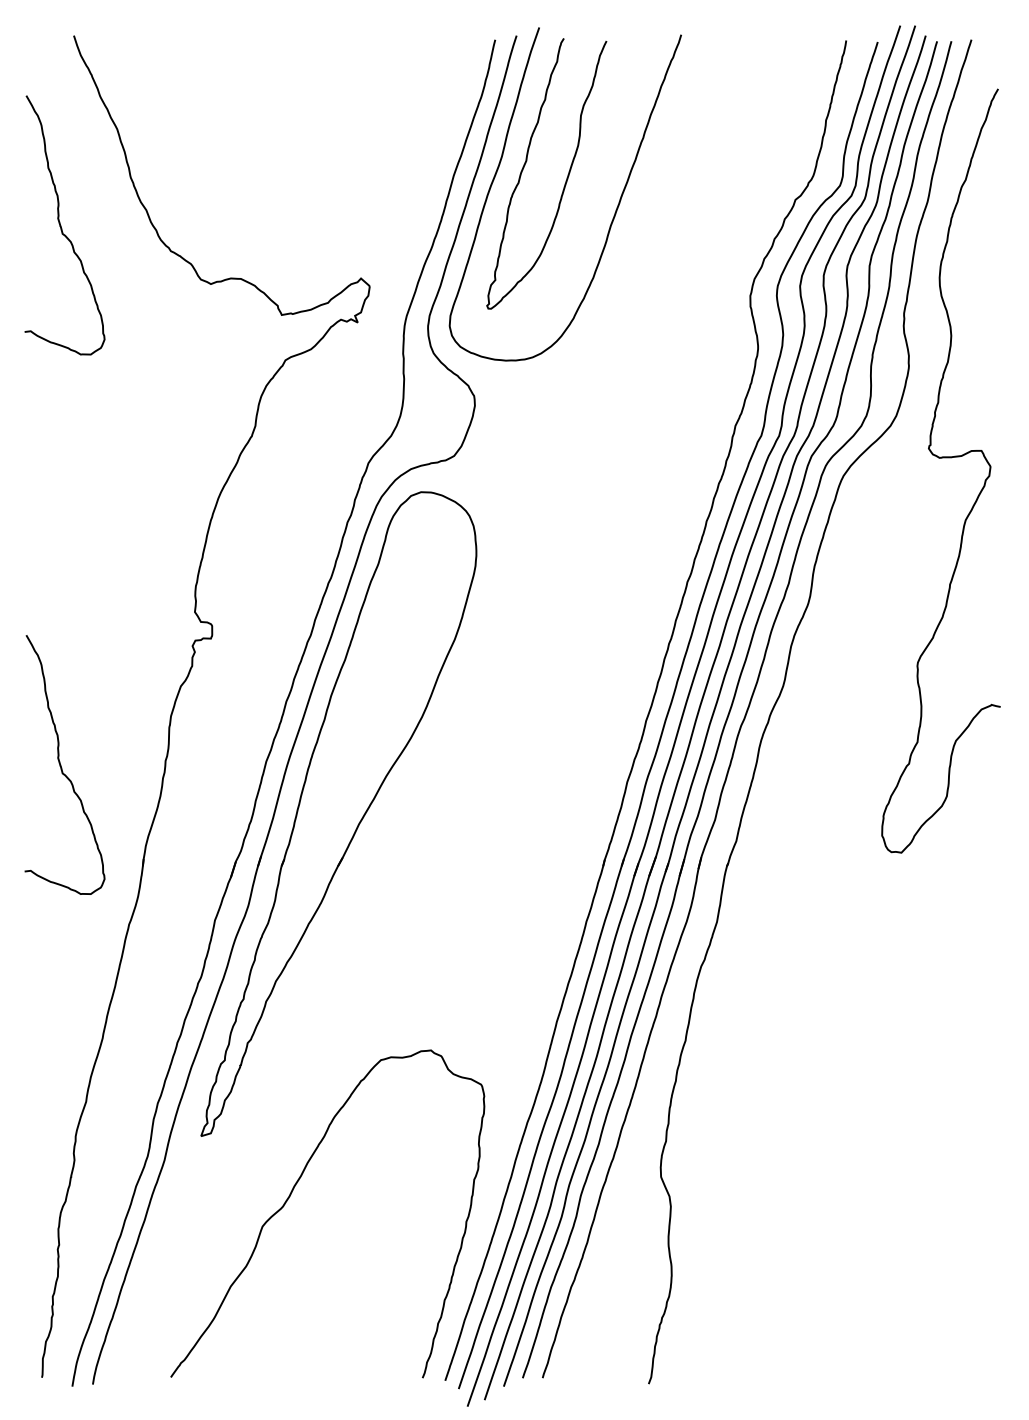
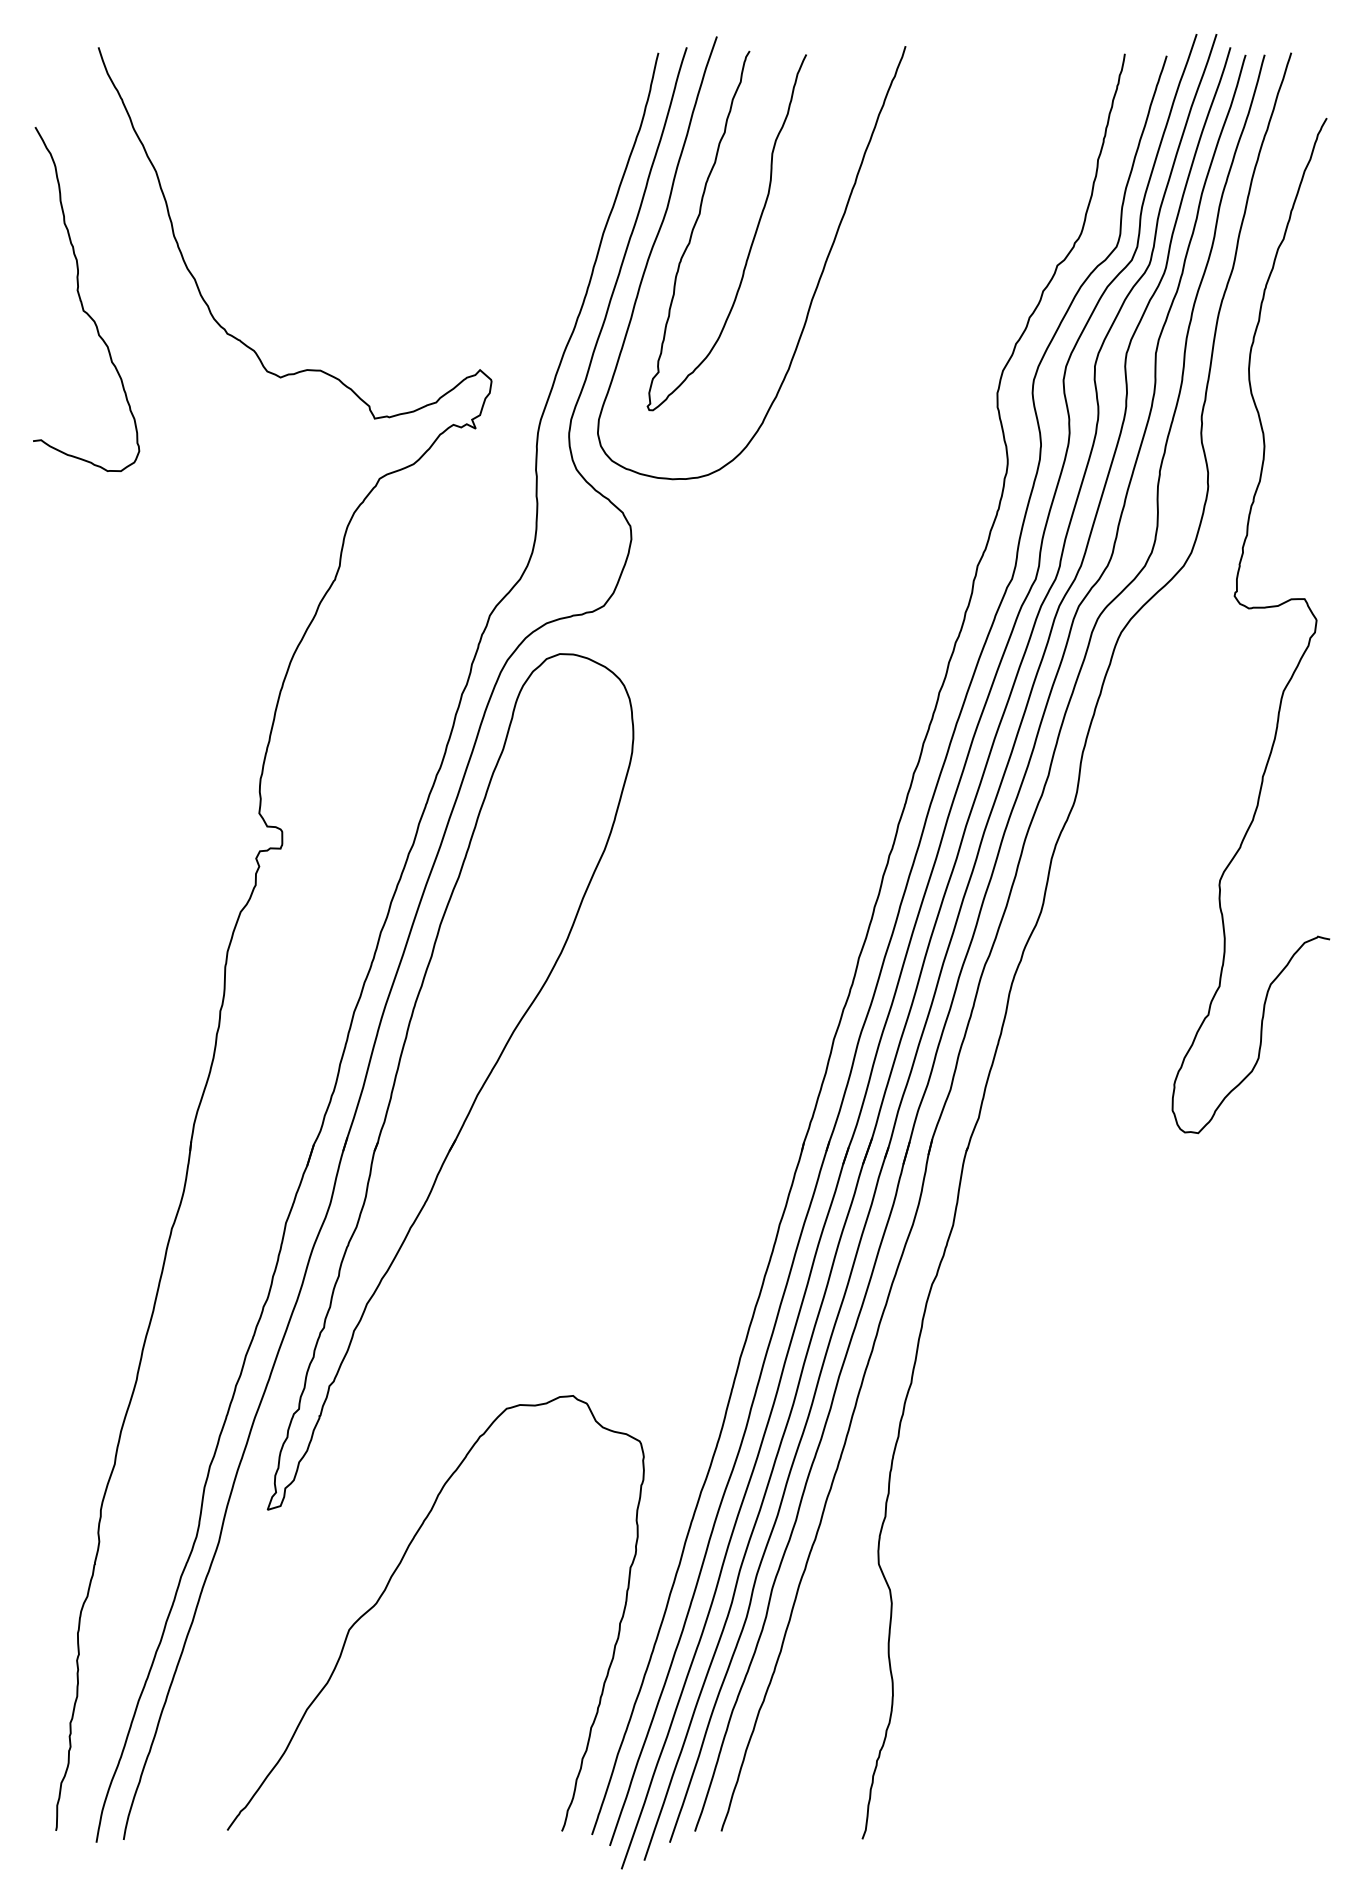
curve: (61, 766) -> (82, 1018), removed

